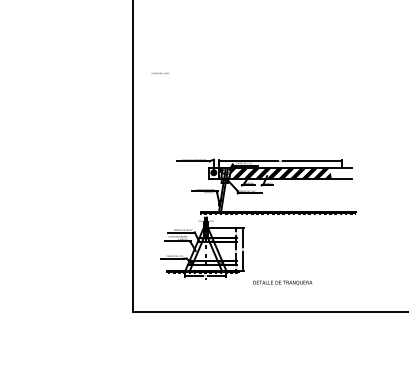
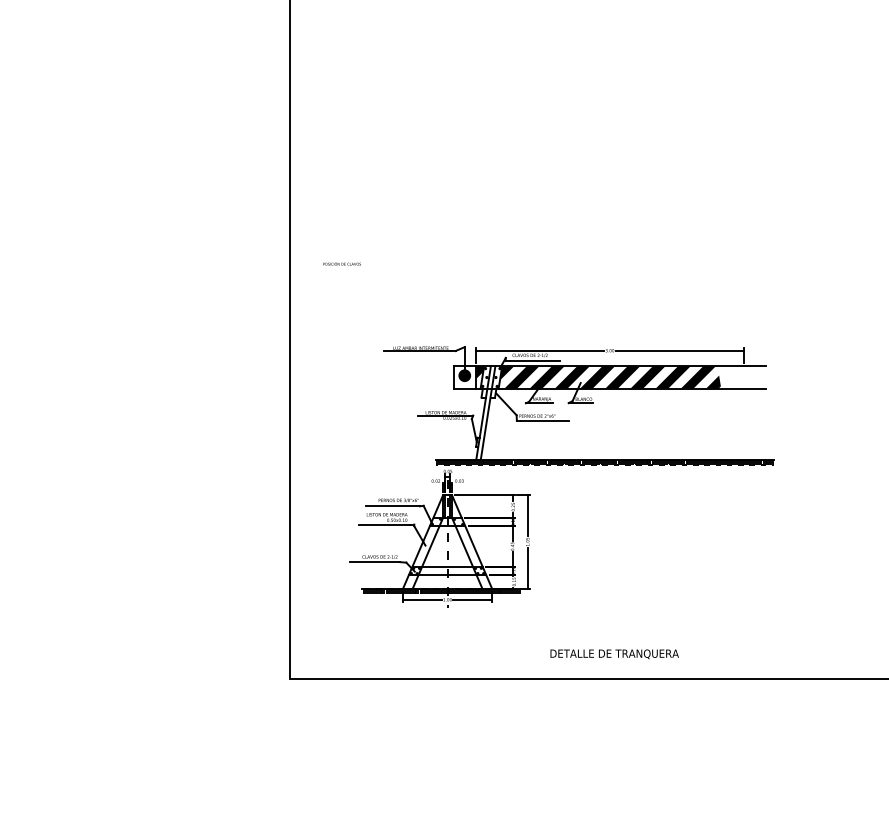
text: (159, 72) -> (340, 262), moved
text: (282, 282) -> (614, 653), moved

